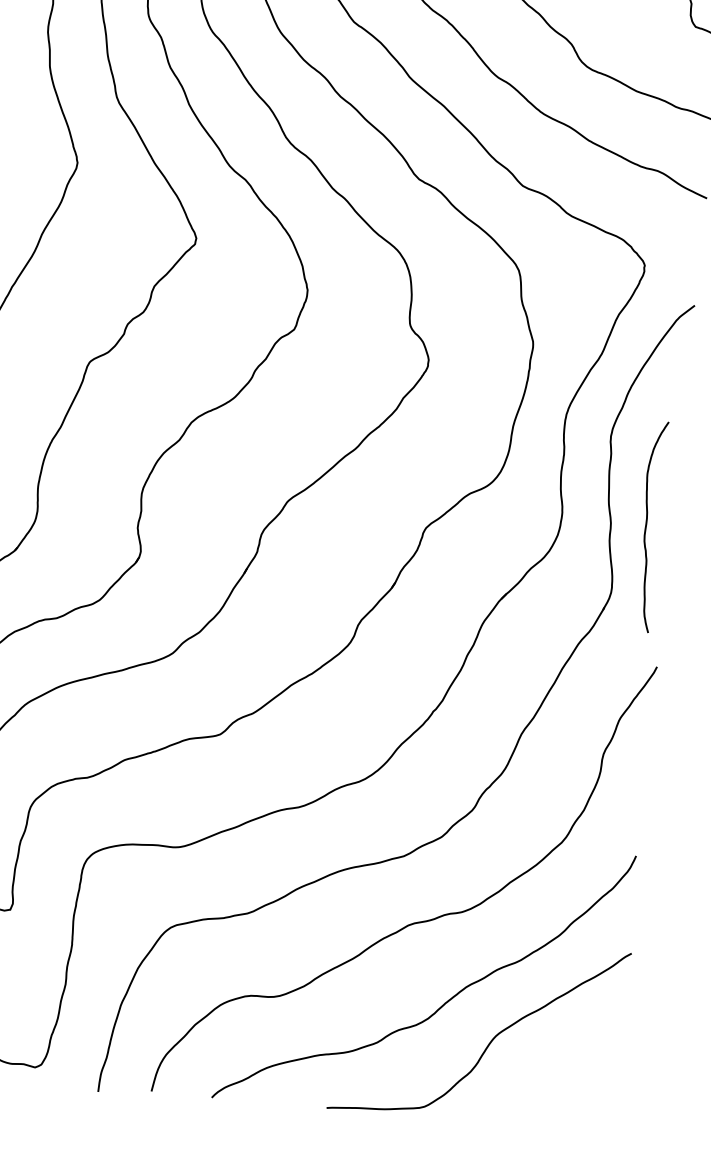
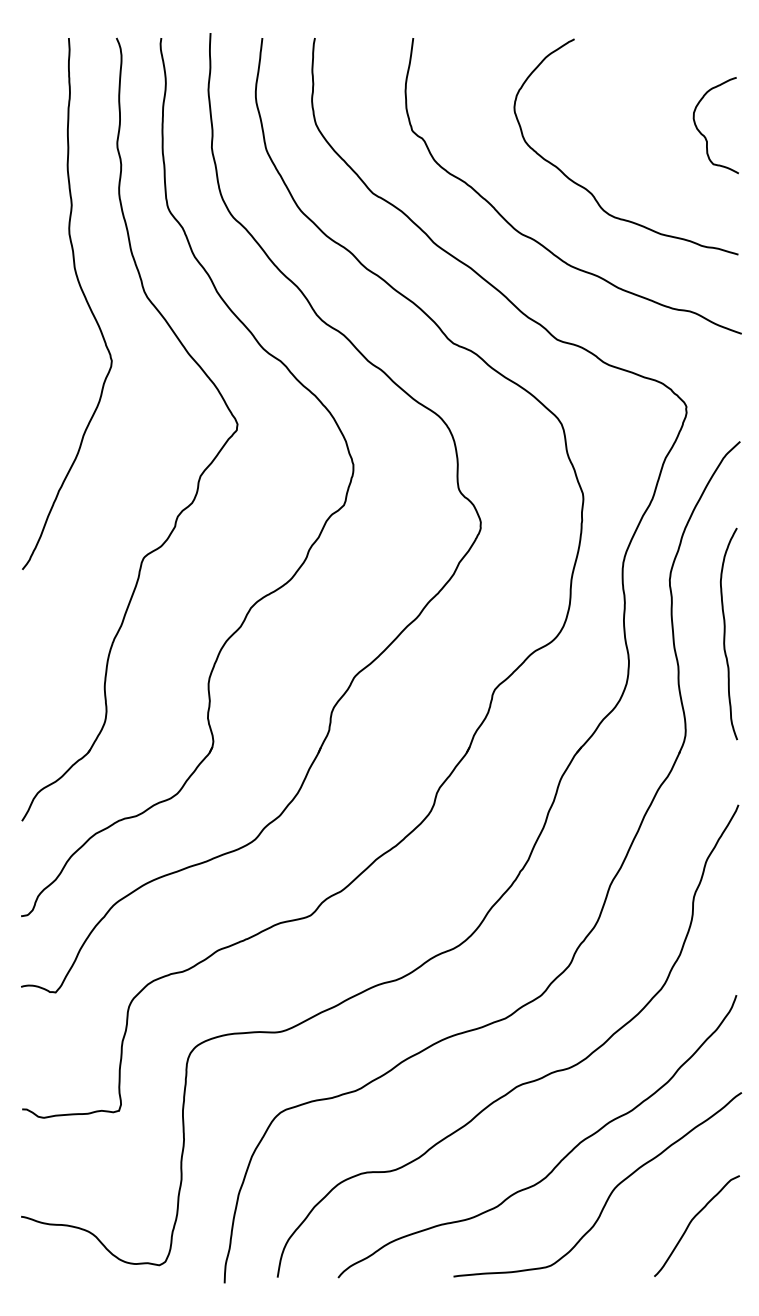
curve: (647, 525) -> (725, 633), moved
curve: (569, 1076) -> (692, 1221), added

